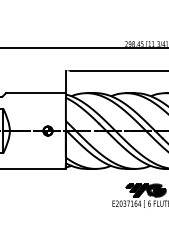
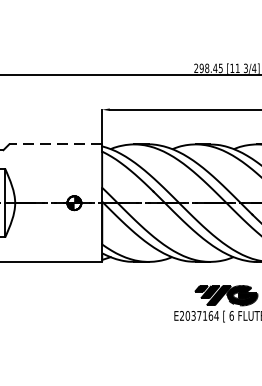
line: (35, 93) -> (54, 144), solid -> dashed

